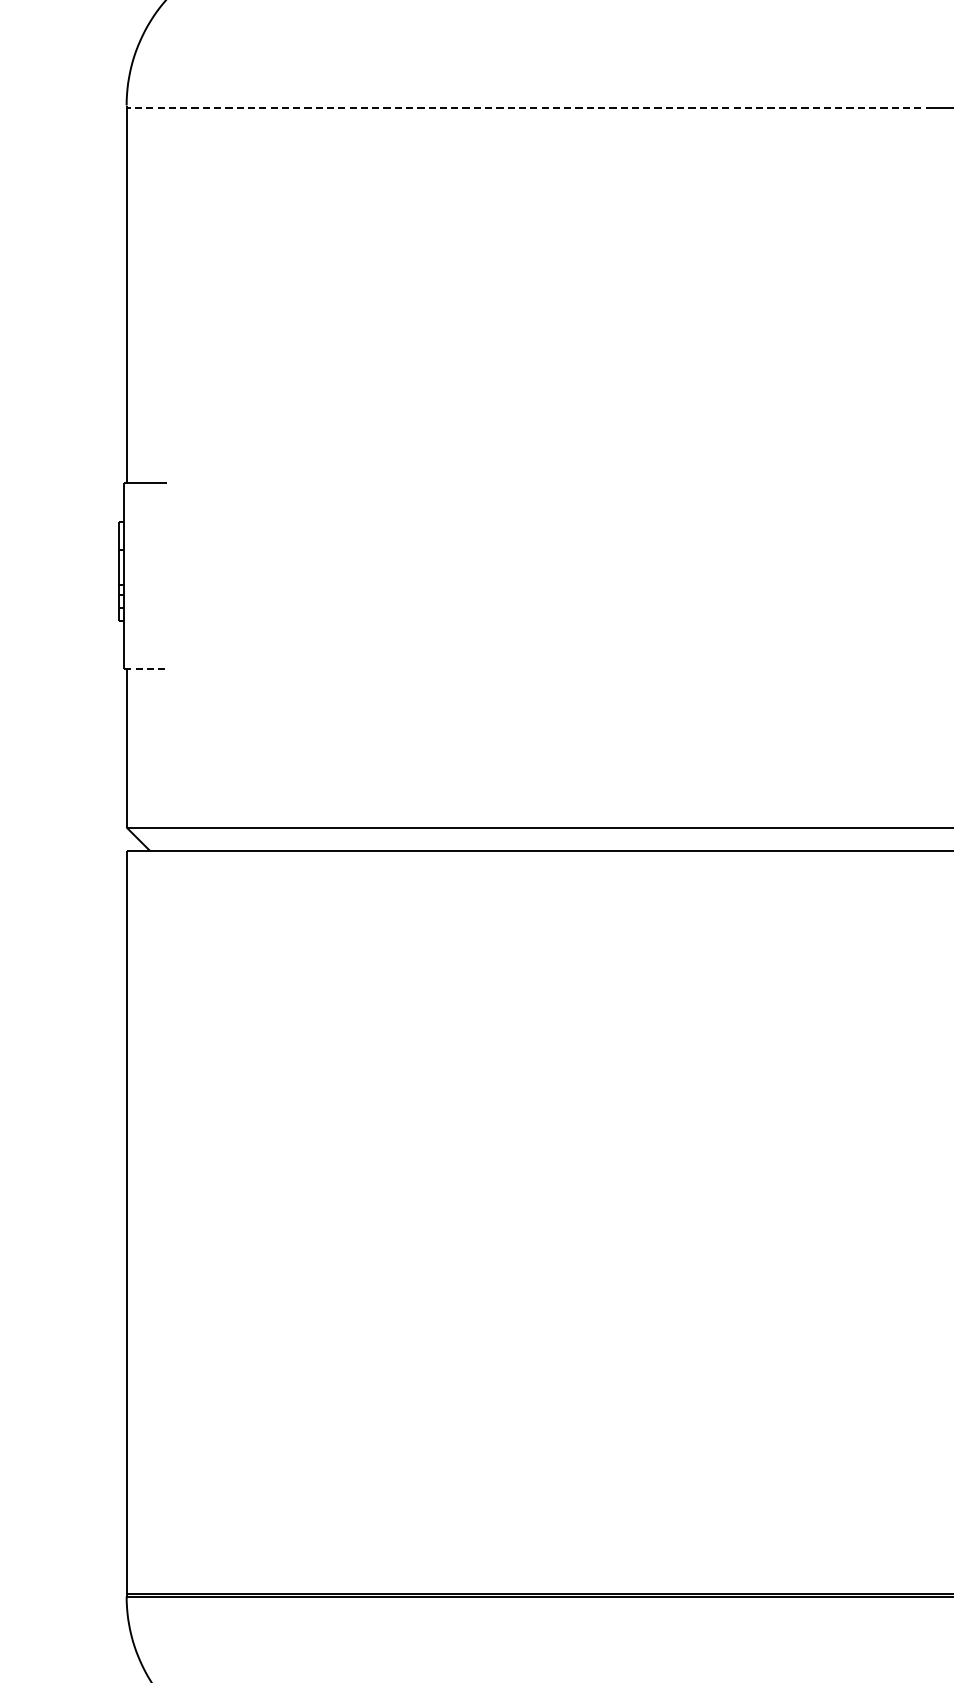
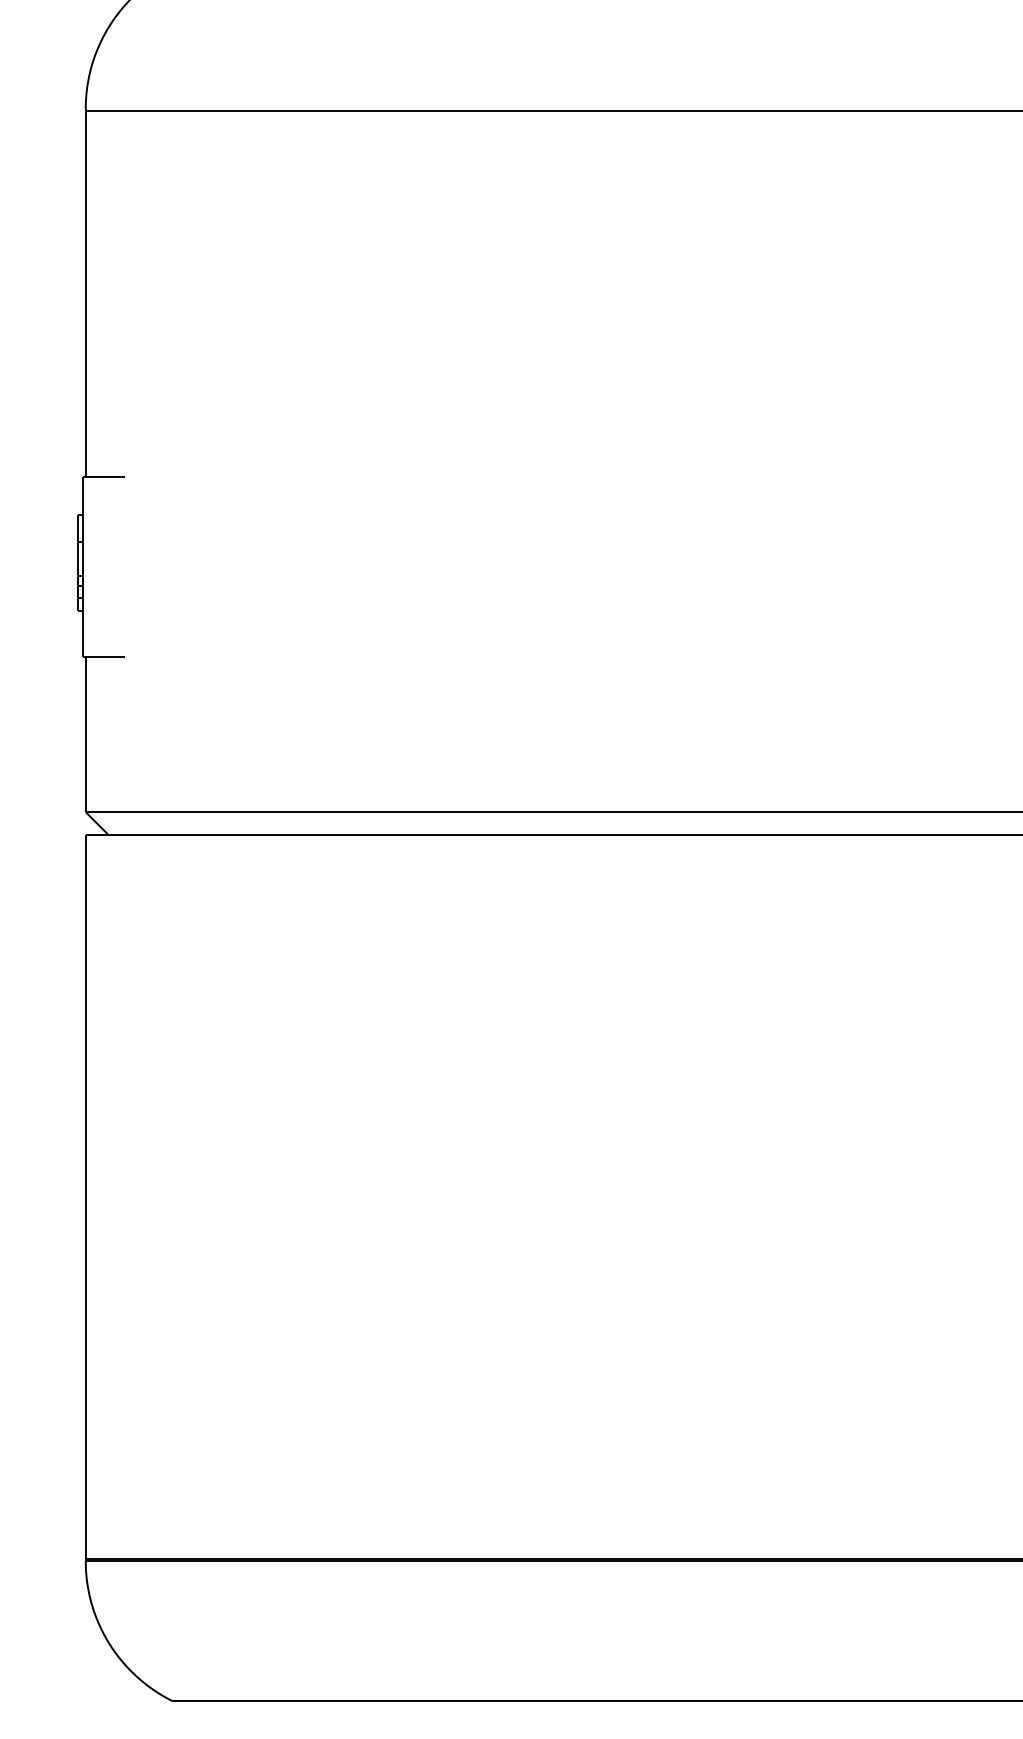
line: (529, 107) -> (478, 110), dashed -> solid
line: (145, 668) -> (104, 657), dashed -> solid

